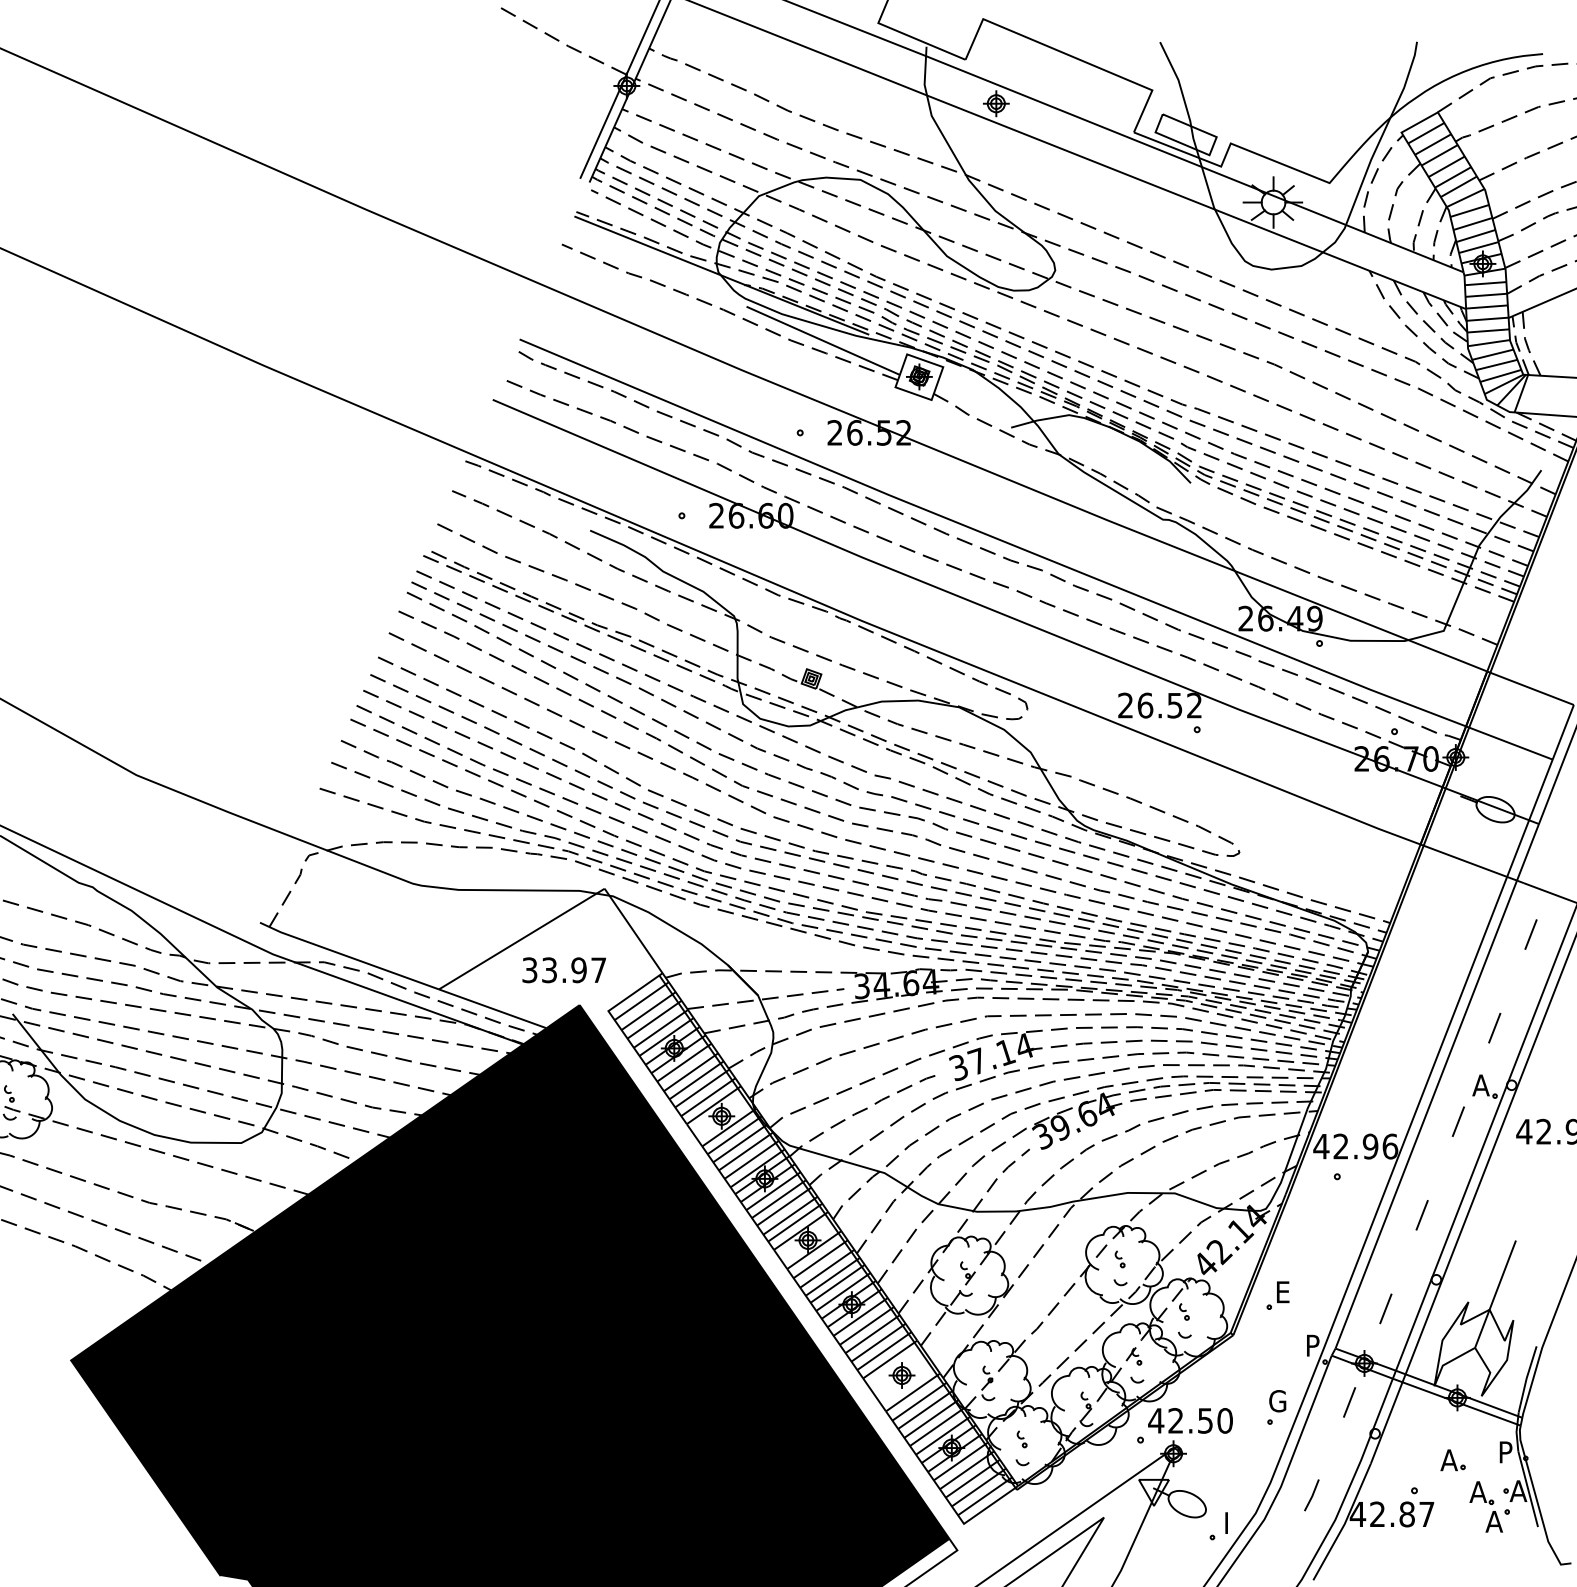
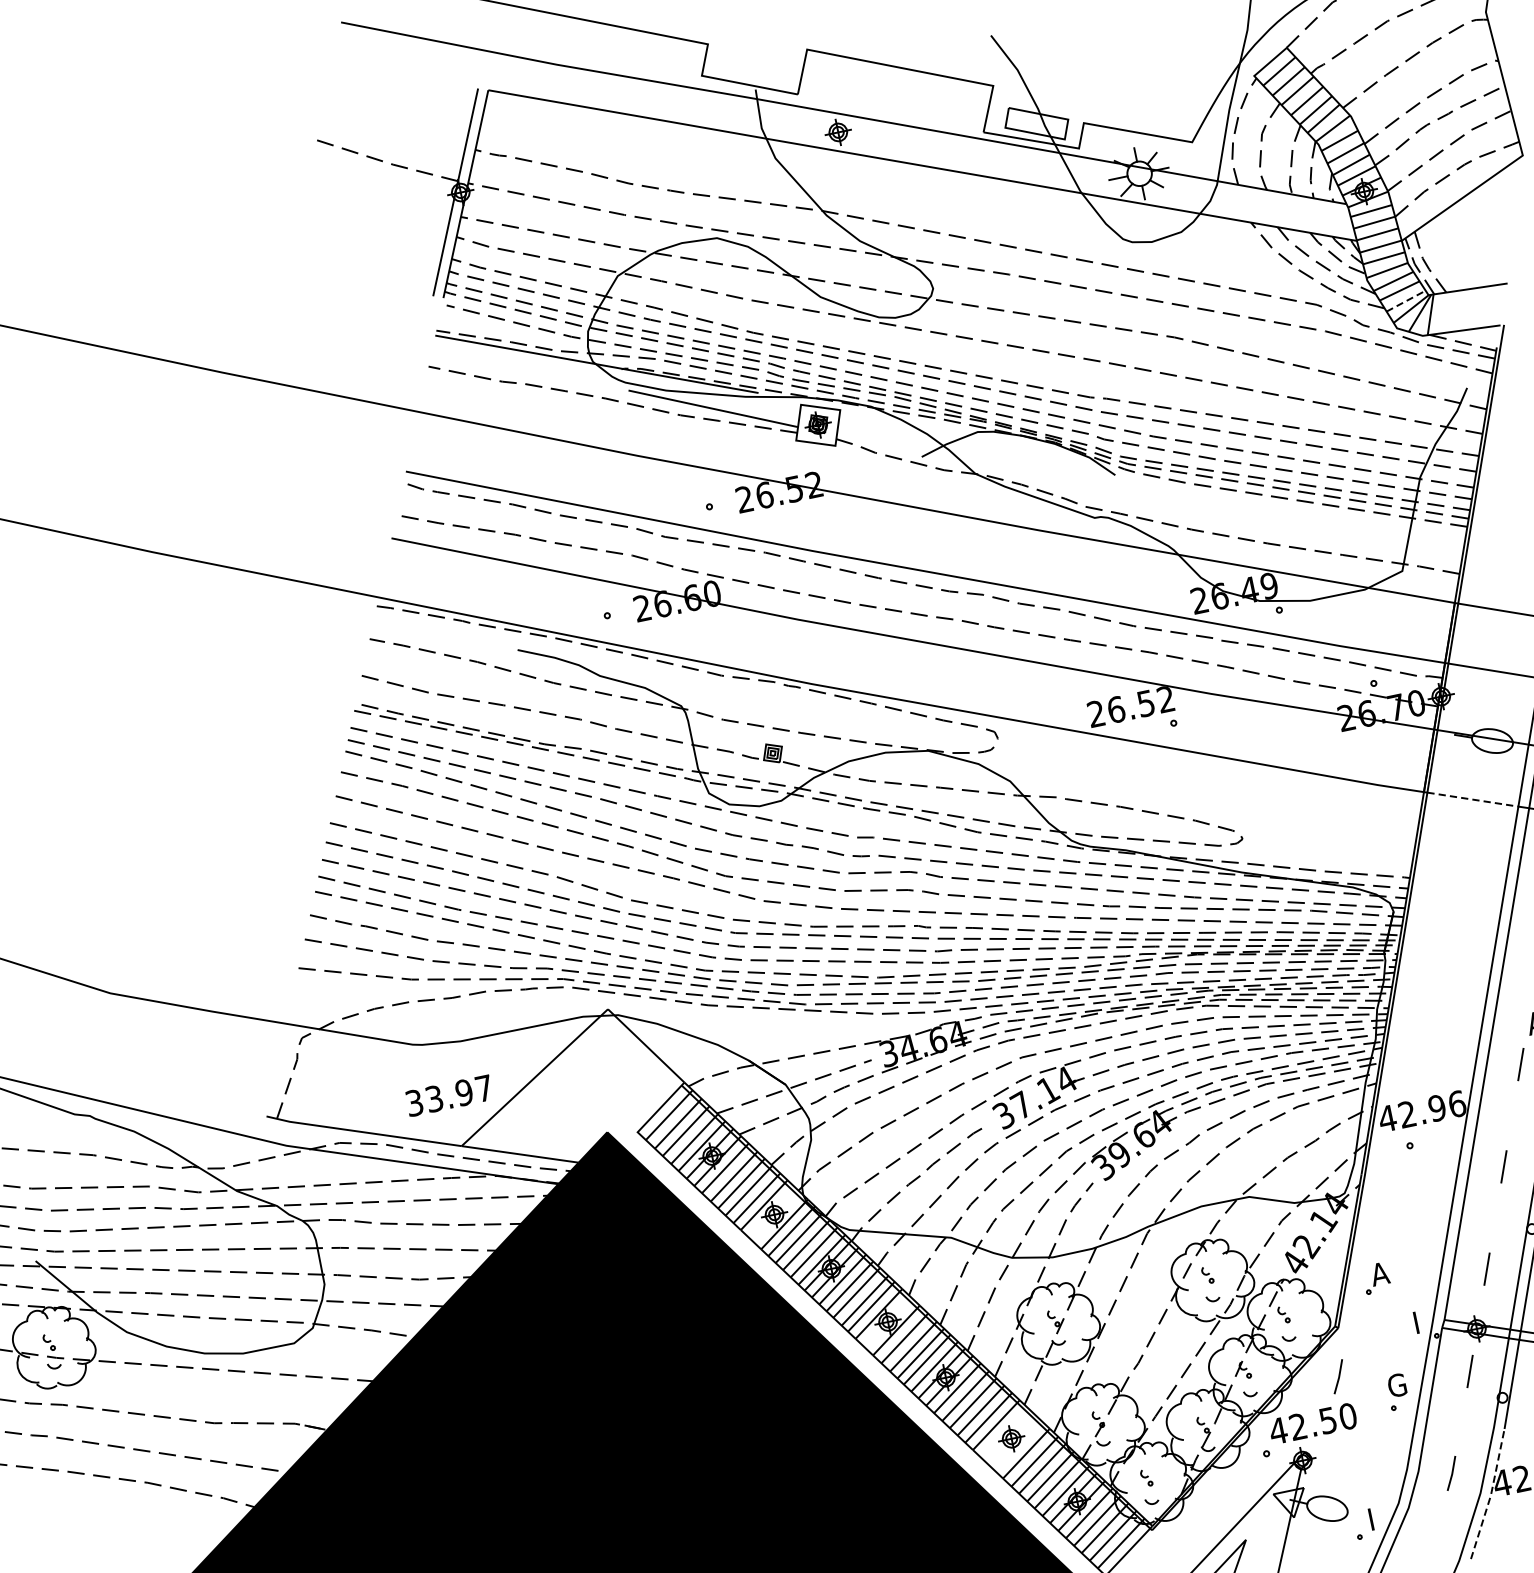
line: (1501, 375) -> (1406, 300), solid -> dashed
line: (1465, 861) -> (1473, 799), solid -> dashed
text: (563, 970) -> (448, 1096), moved
text: (1283, 1292) -> (1380, 1274), E -> A
text: (1314, 1340) -> (1421, 1316), P -> I
line: (1223, 1381) -> (1338, 1376), added
line: (1344, 1524) -> (1490, 1496), solid -> dashed

